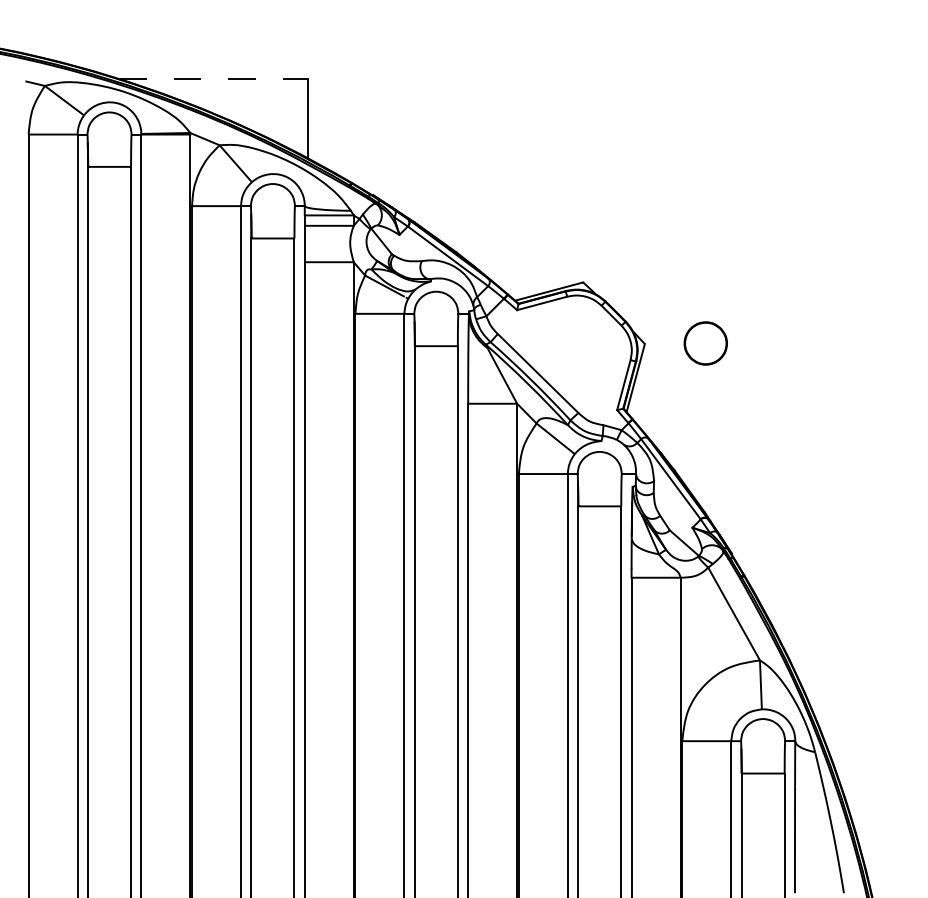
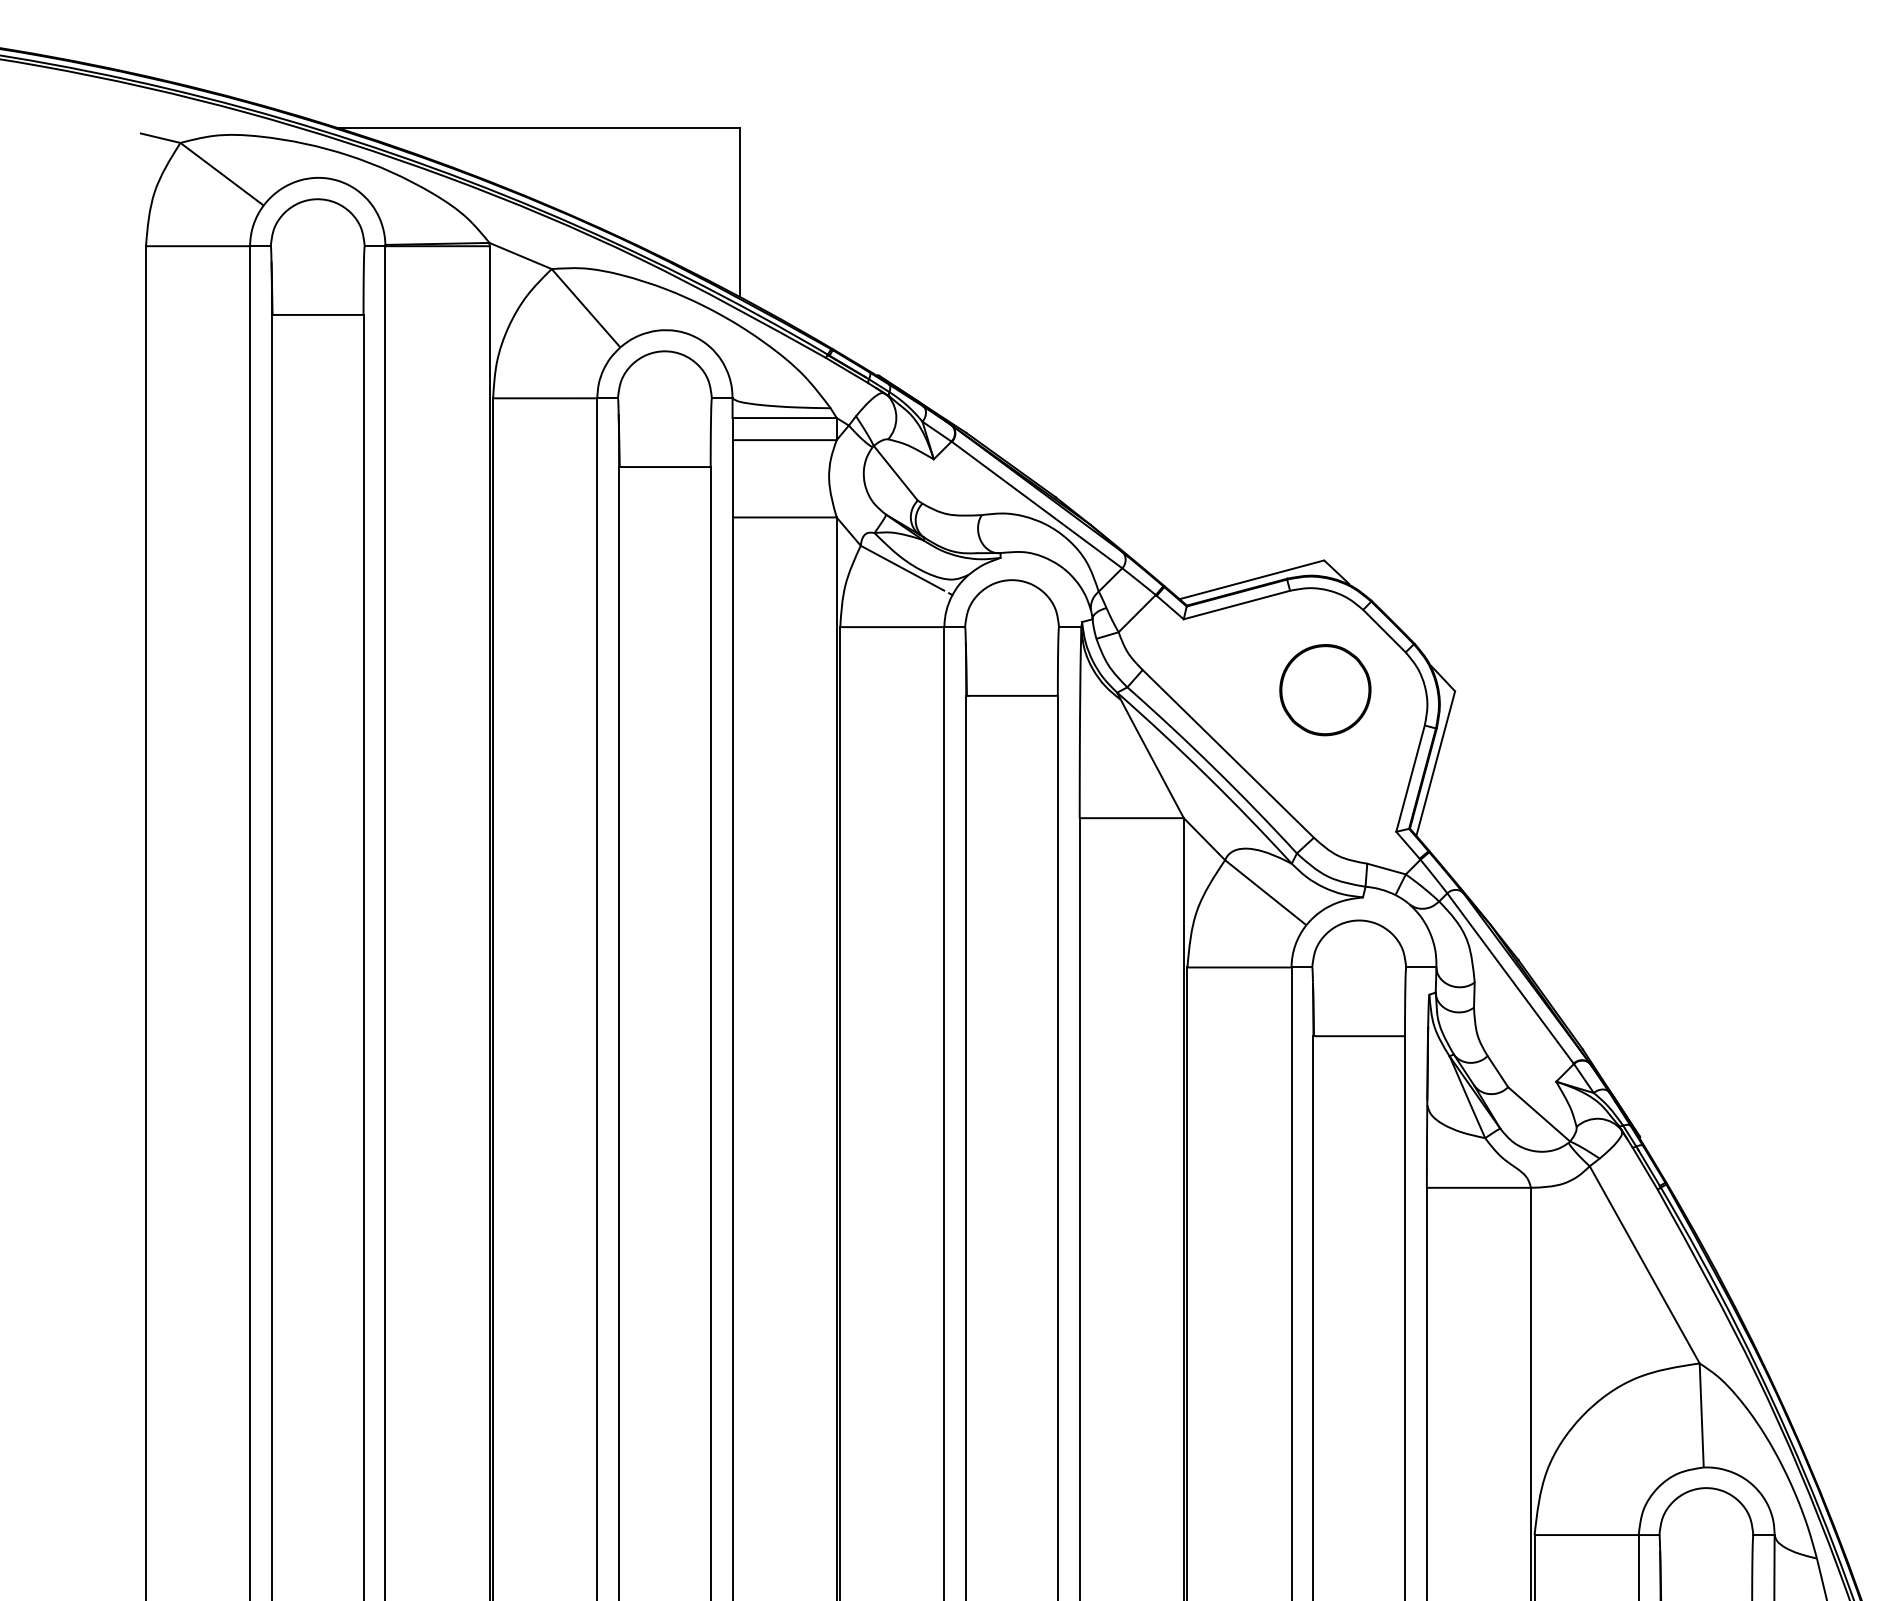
line: (214, 79) -> (540, 129), dashed -> solid
part: (705, 343) -> (1324, 690), moved

